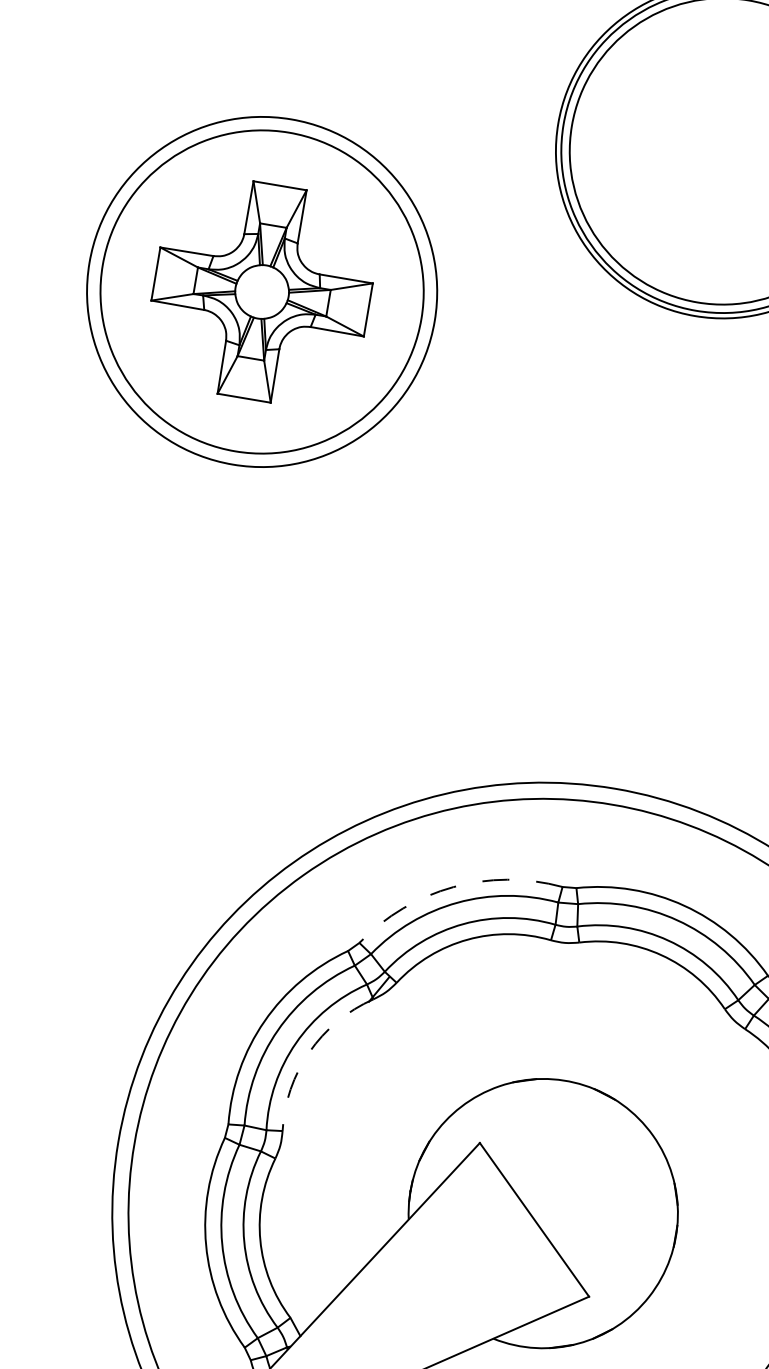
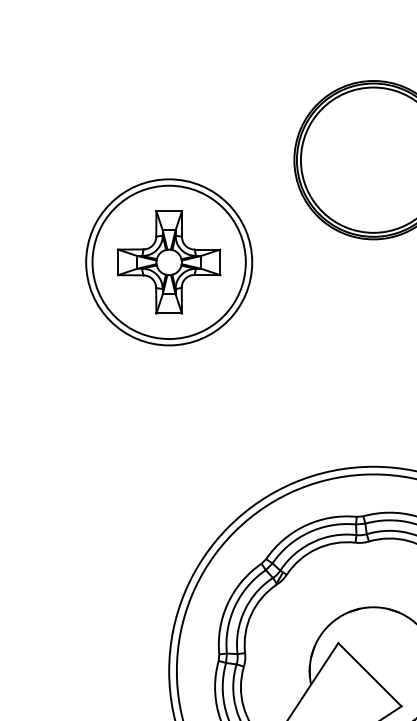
arc: (452, 886) -> (305, 525), dashed -> solid
arc: (309, 1052) -> (251, 614), dashed -> solid

